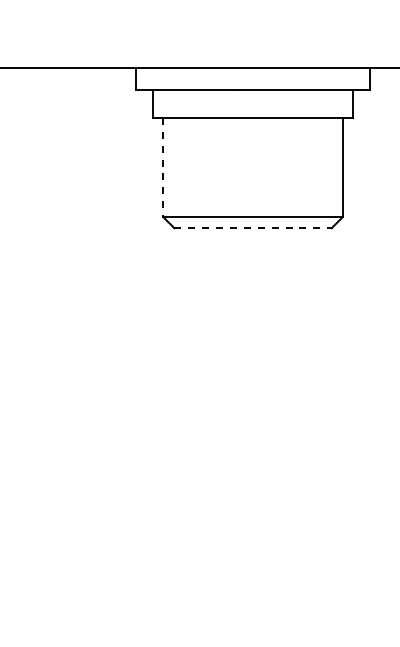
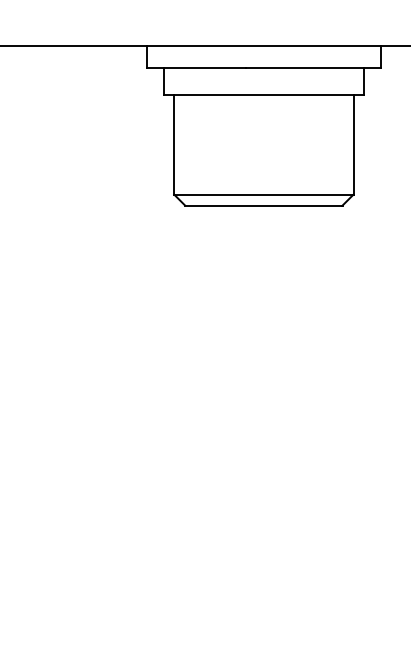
line: (163, 167) -> (174, 144), dashed -> solid
line: (252, 228) -> (263, 205), dashed -> solid

